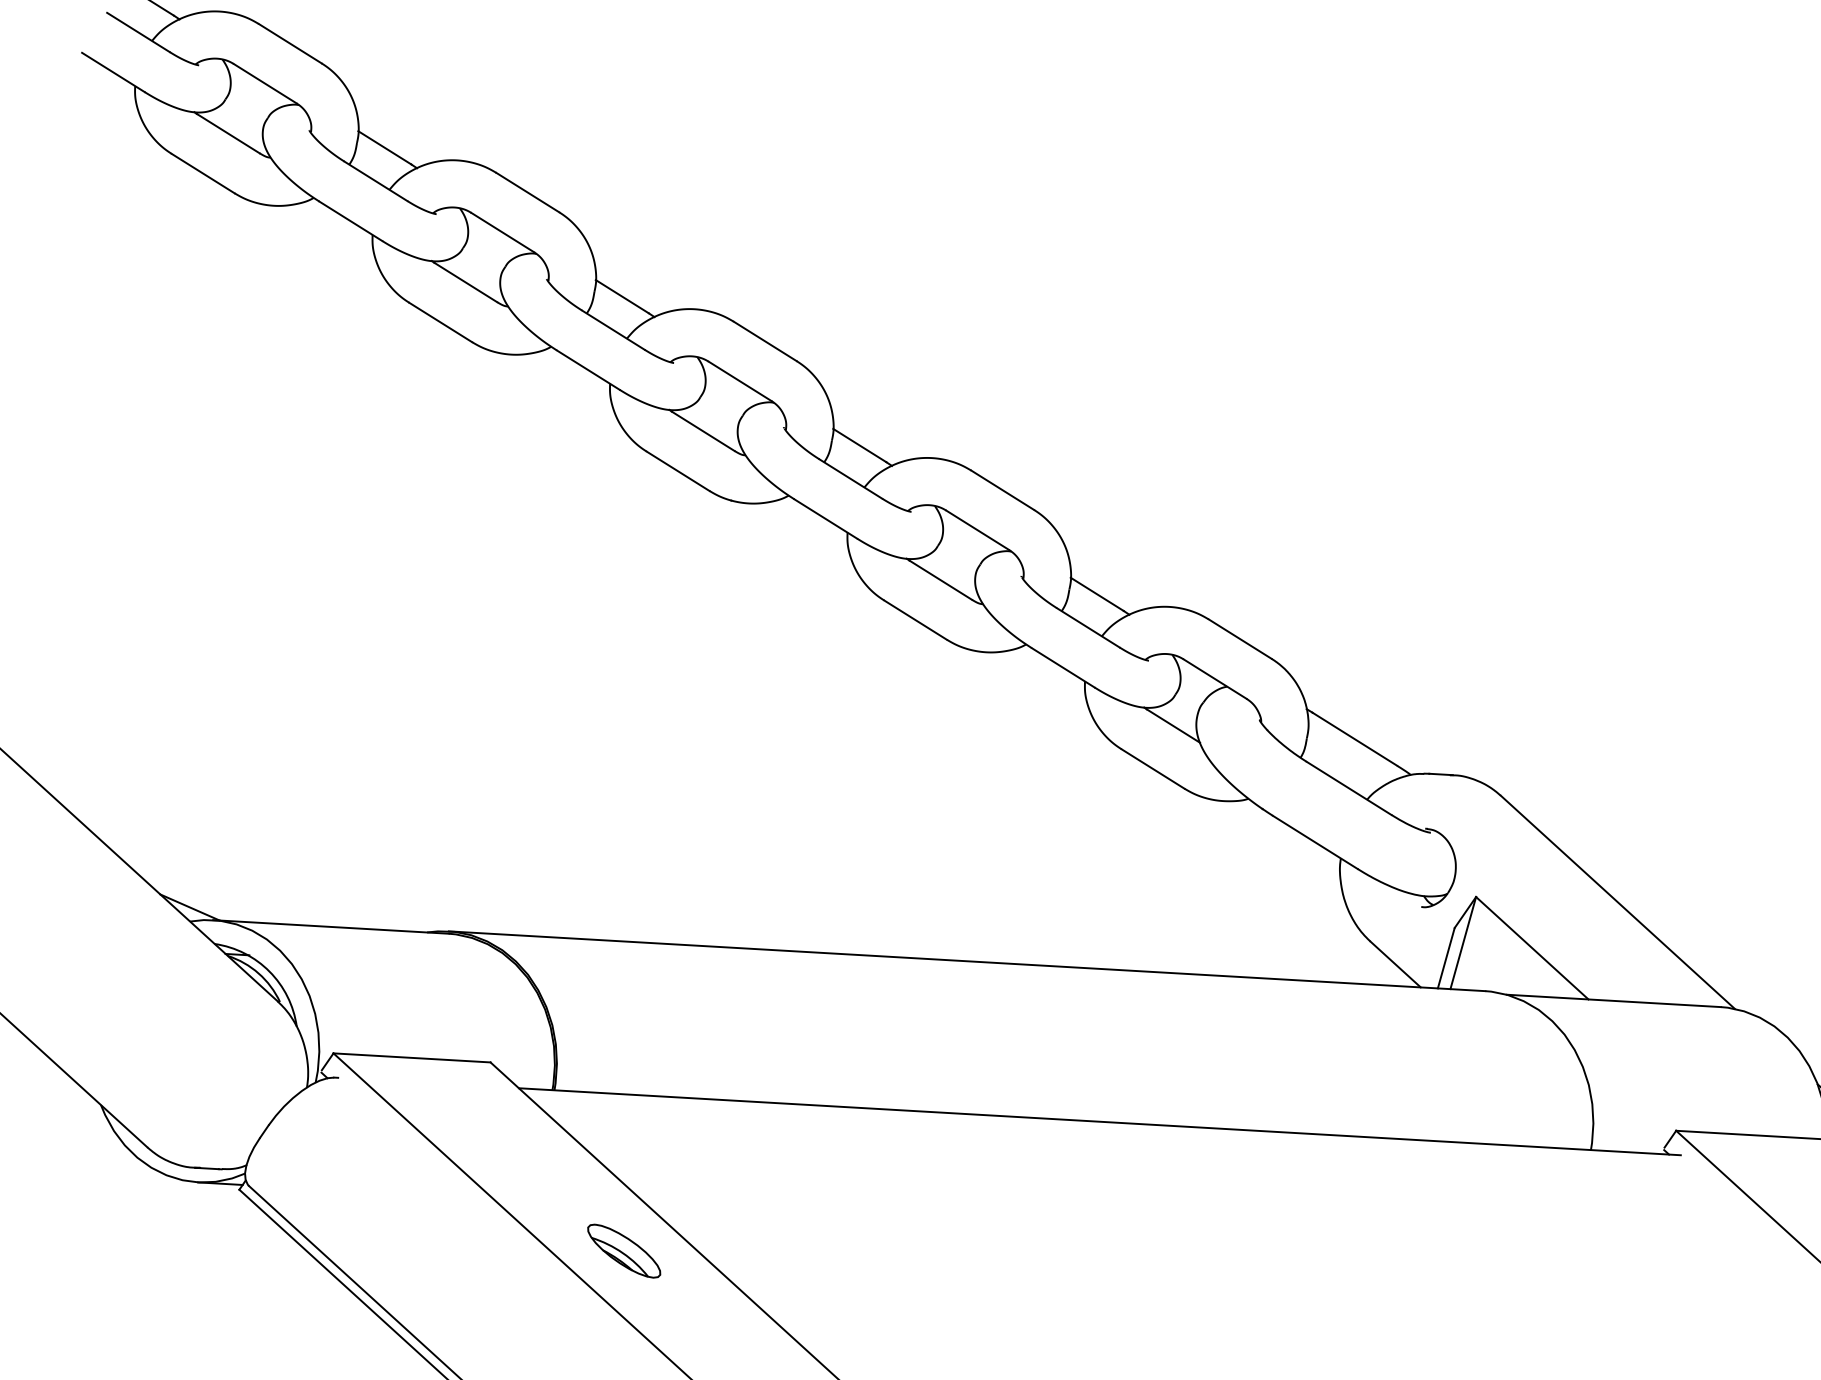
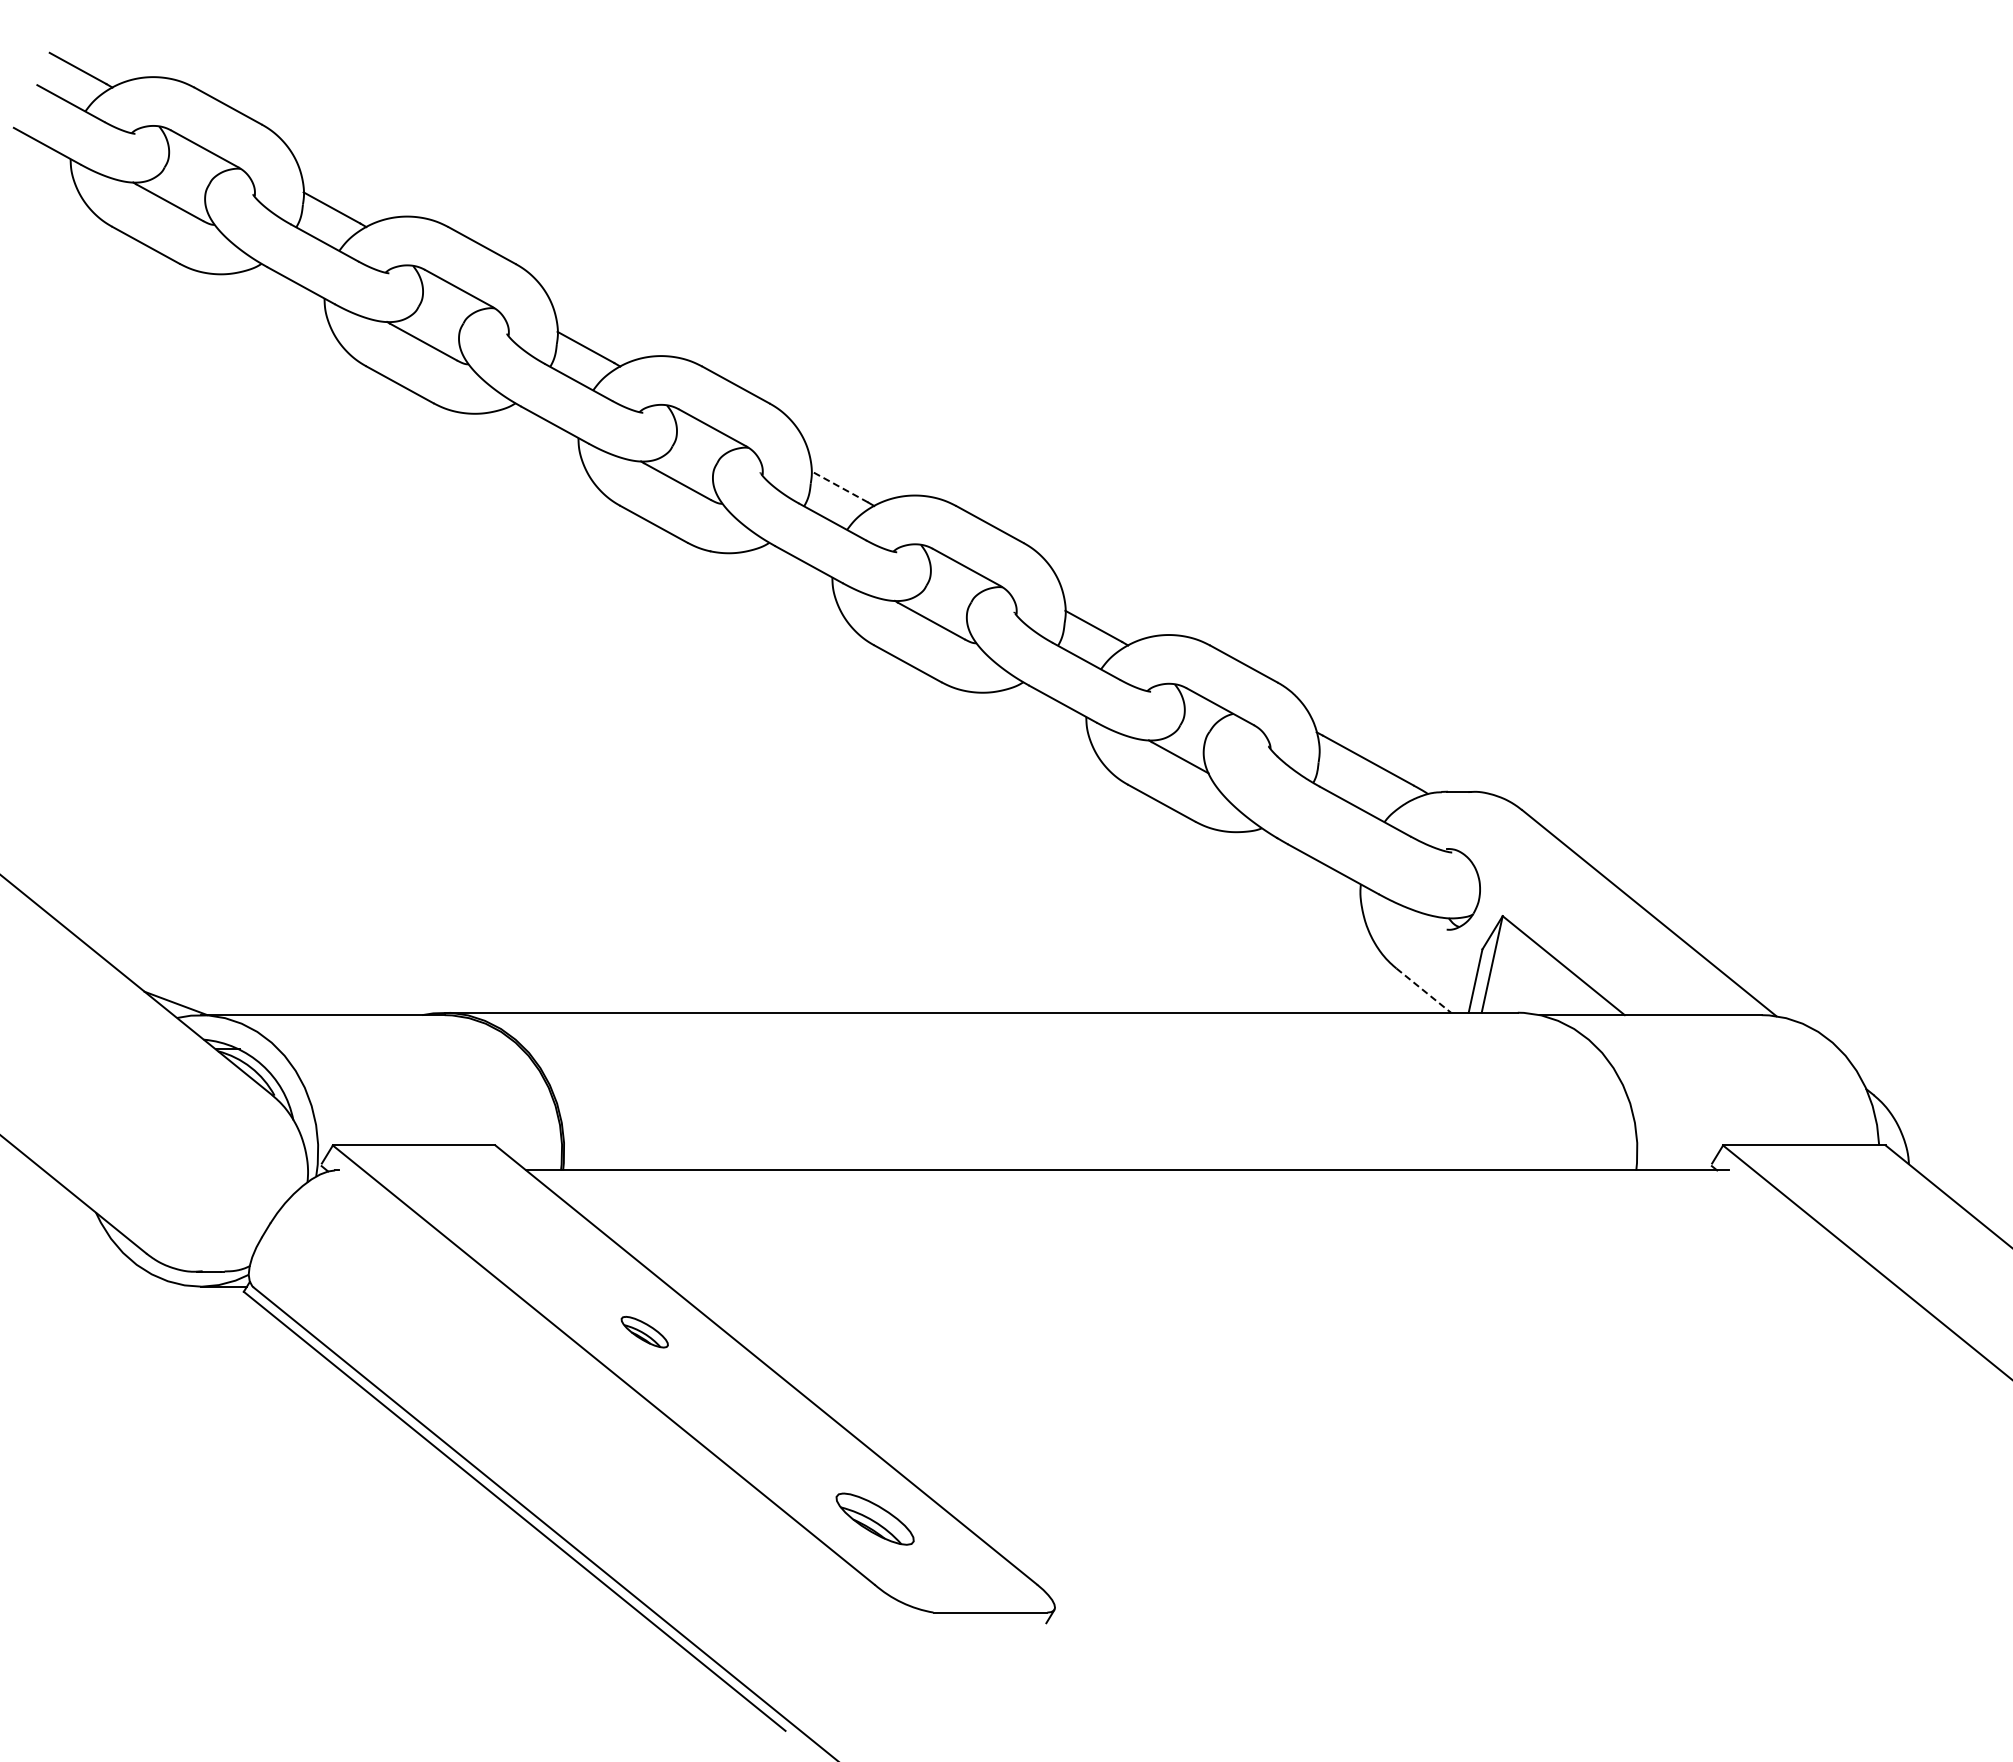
line: (859, 445) -> (839, 486), solid -> dashed
line: (1396, 964) -> (1424, 990), solid -> dashed
part: (624, 1250) -> (644, 1331), size x0.6

